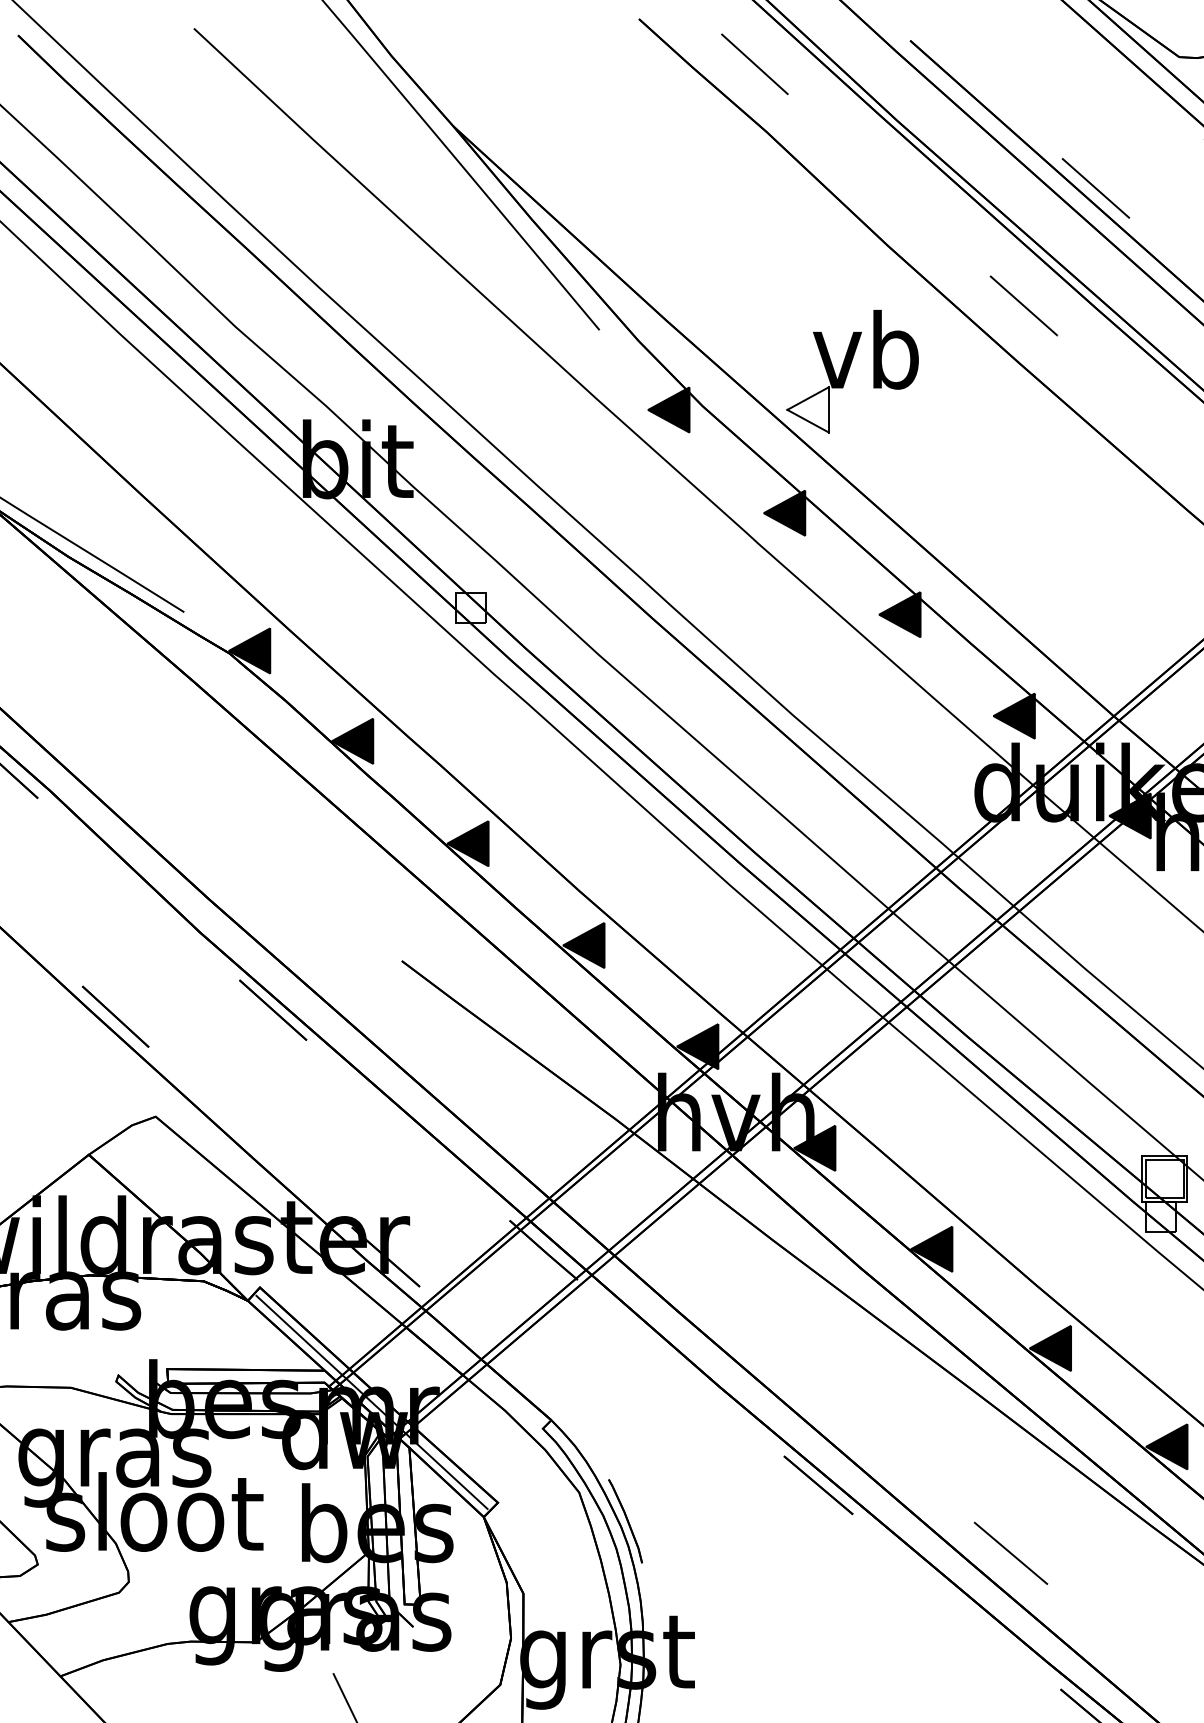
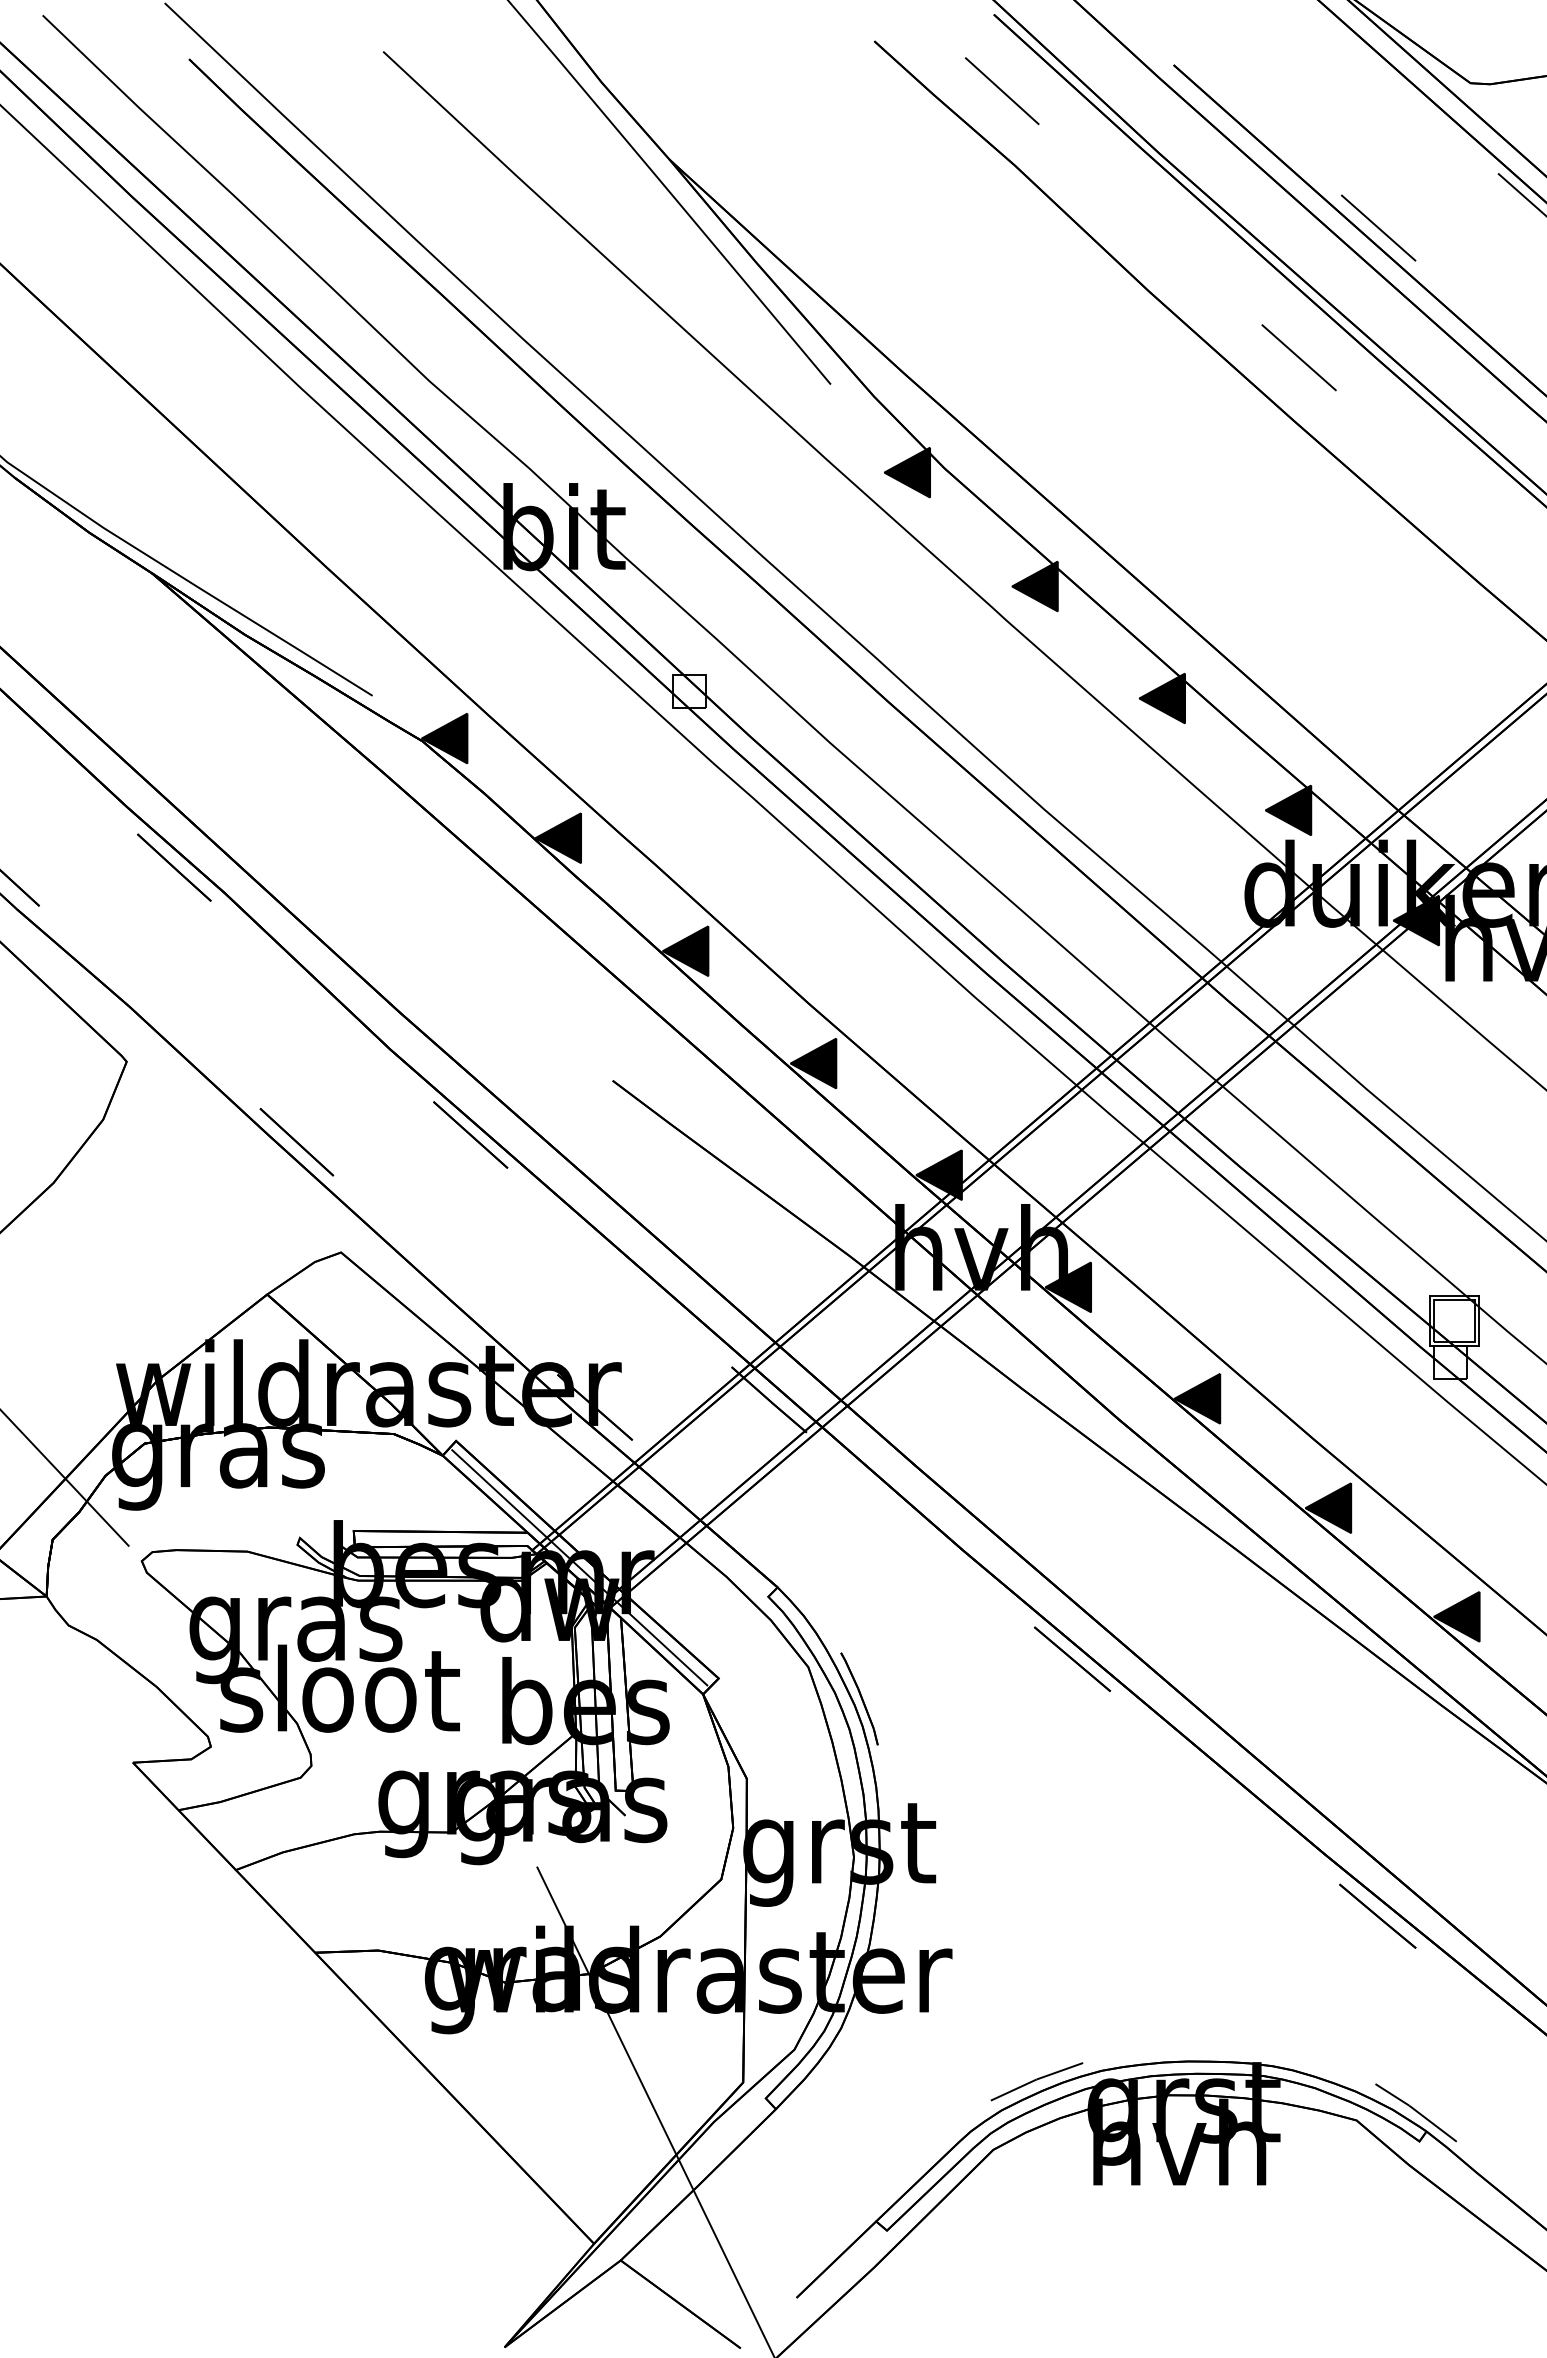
part: (852, 371) -> (1110, 430), removed
line: (1010, 1553) -> (1284, 1734), removed

